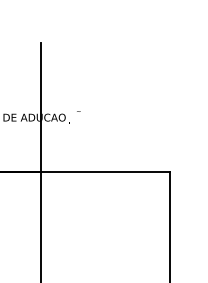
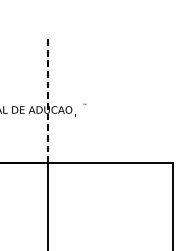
line: (40, 107) -> (47, 100), solid -> dashed

